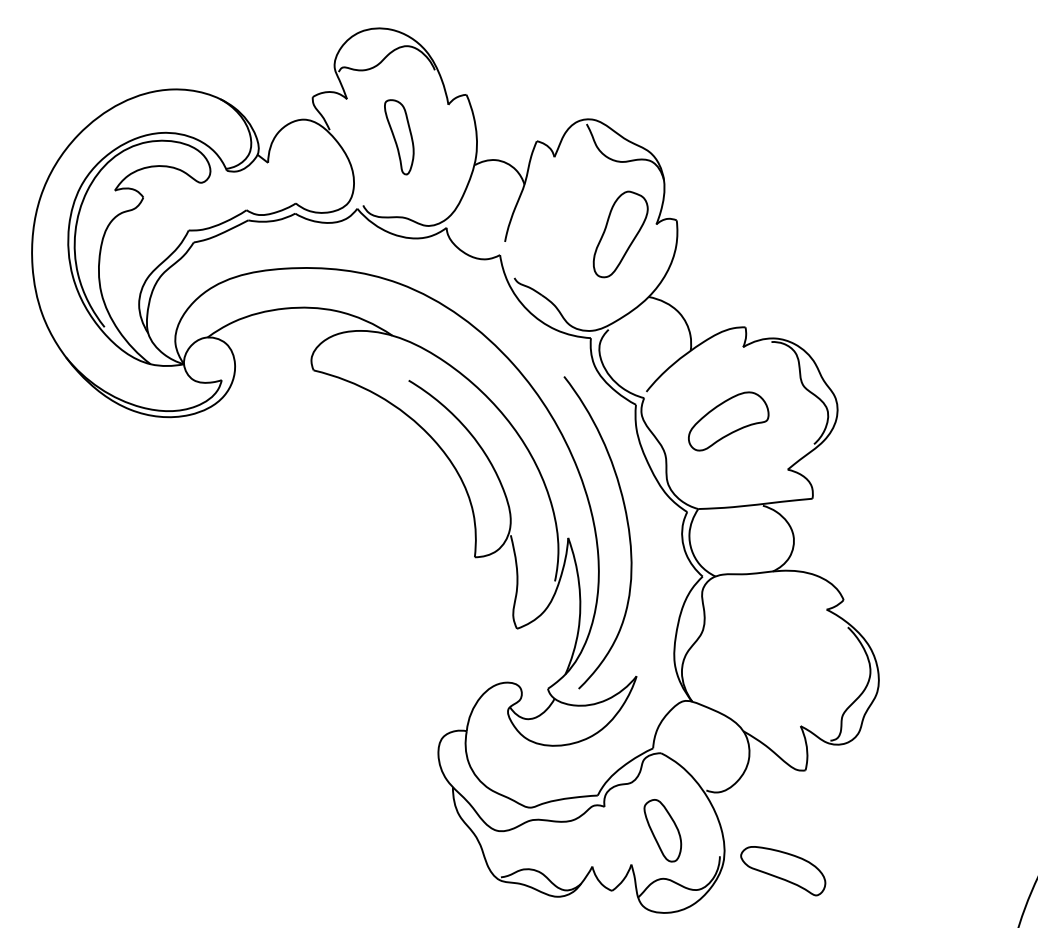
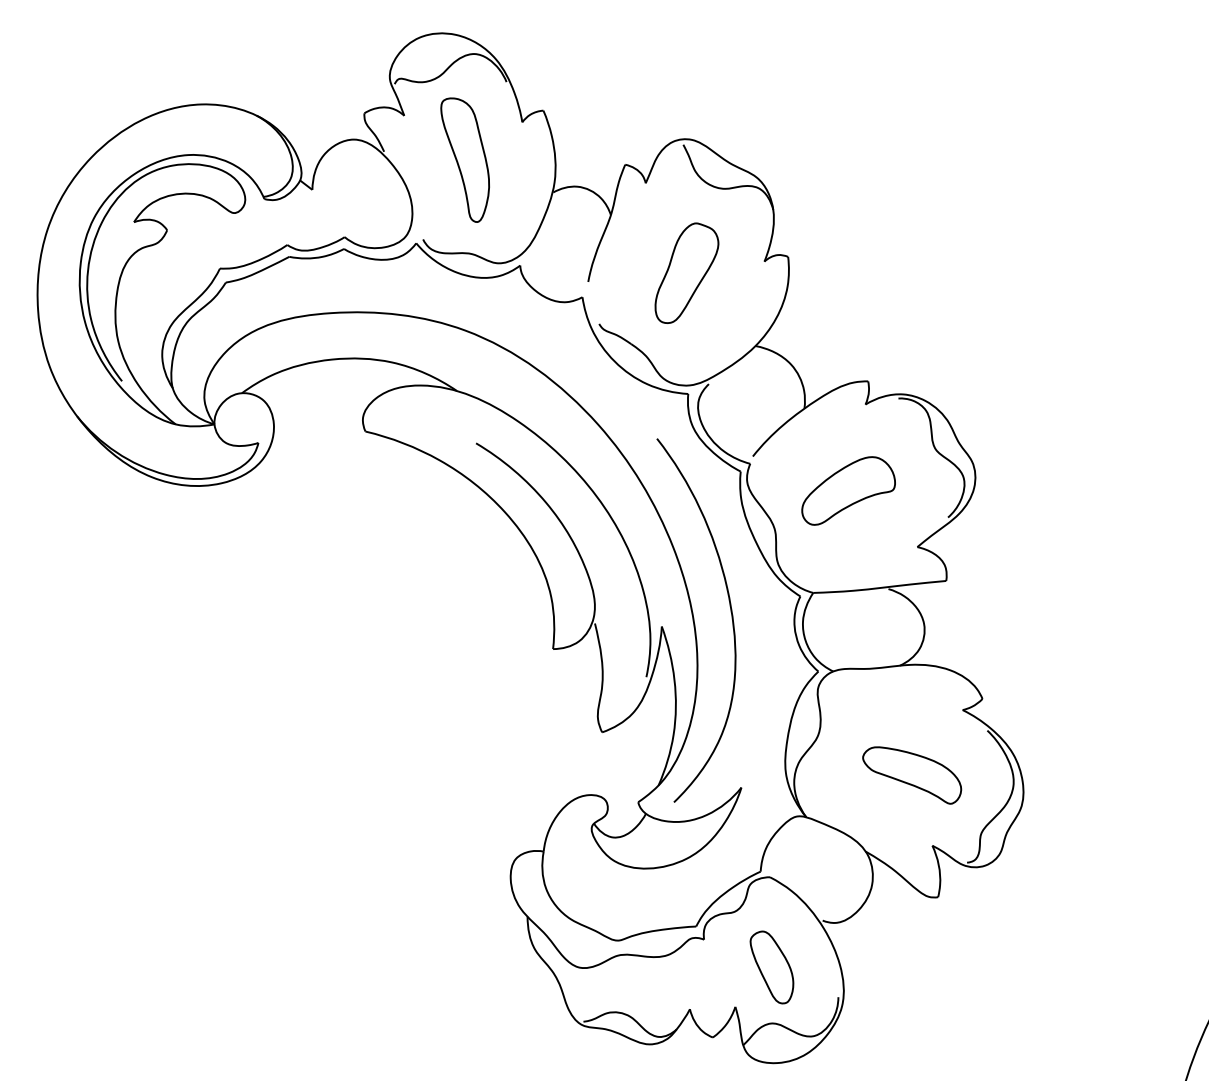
part: (398, 136) -> (464, 159), size x1.43
part: (620, 233) -> (686, 272), moved
part: (783, 871) -> (912, 775), moved

